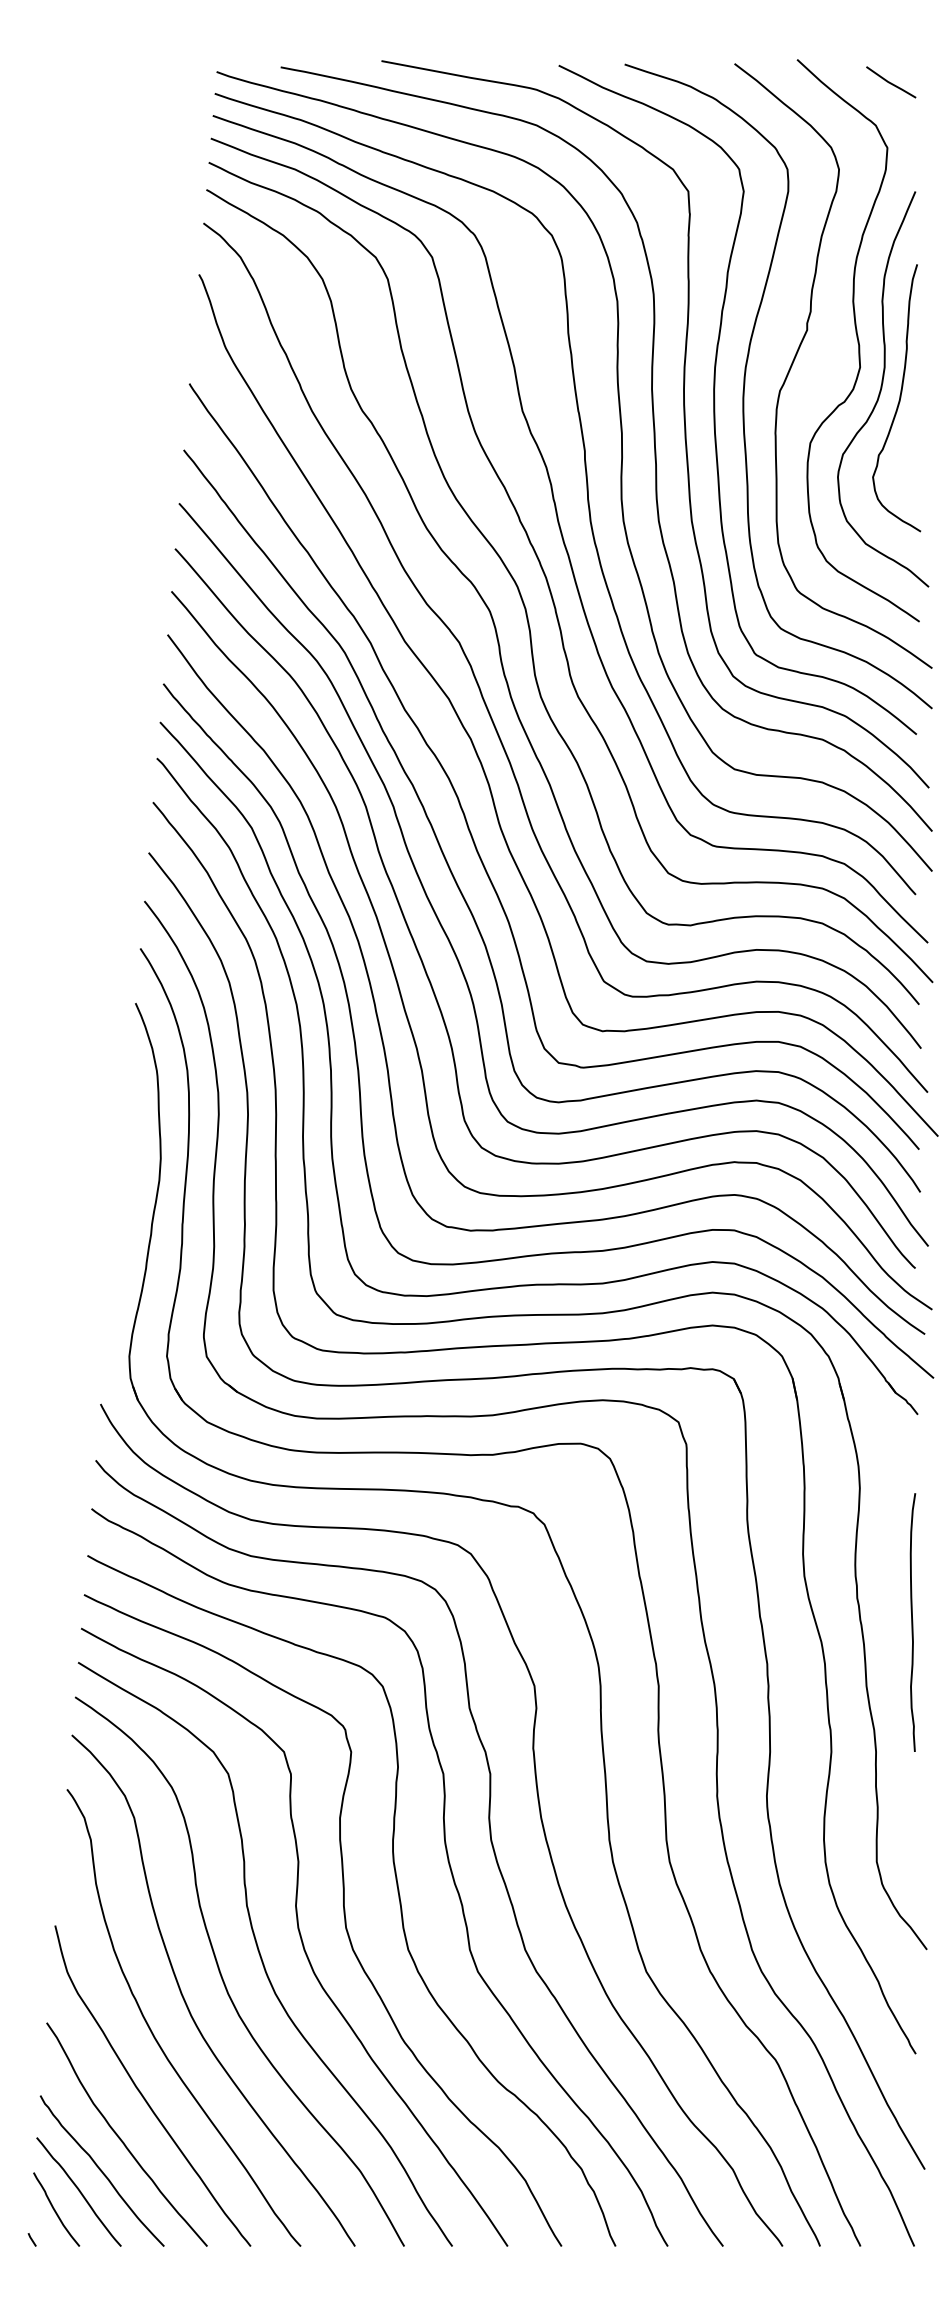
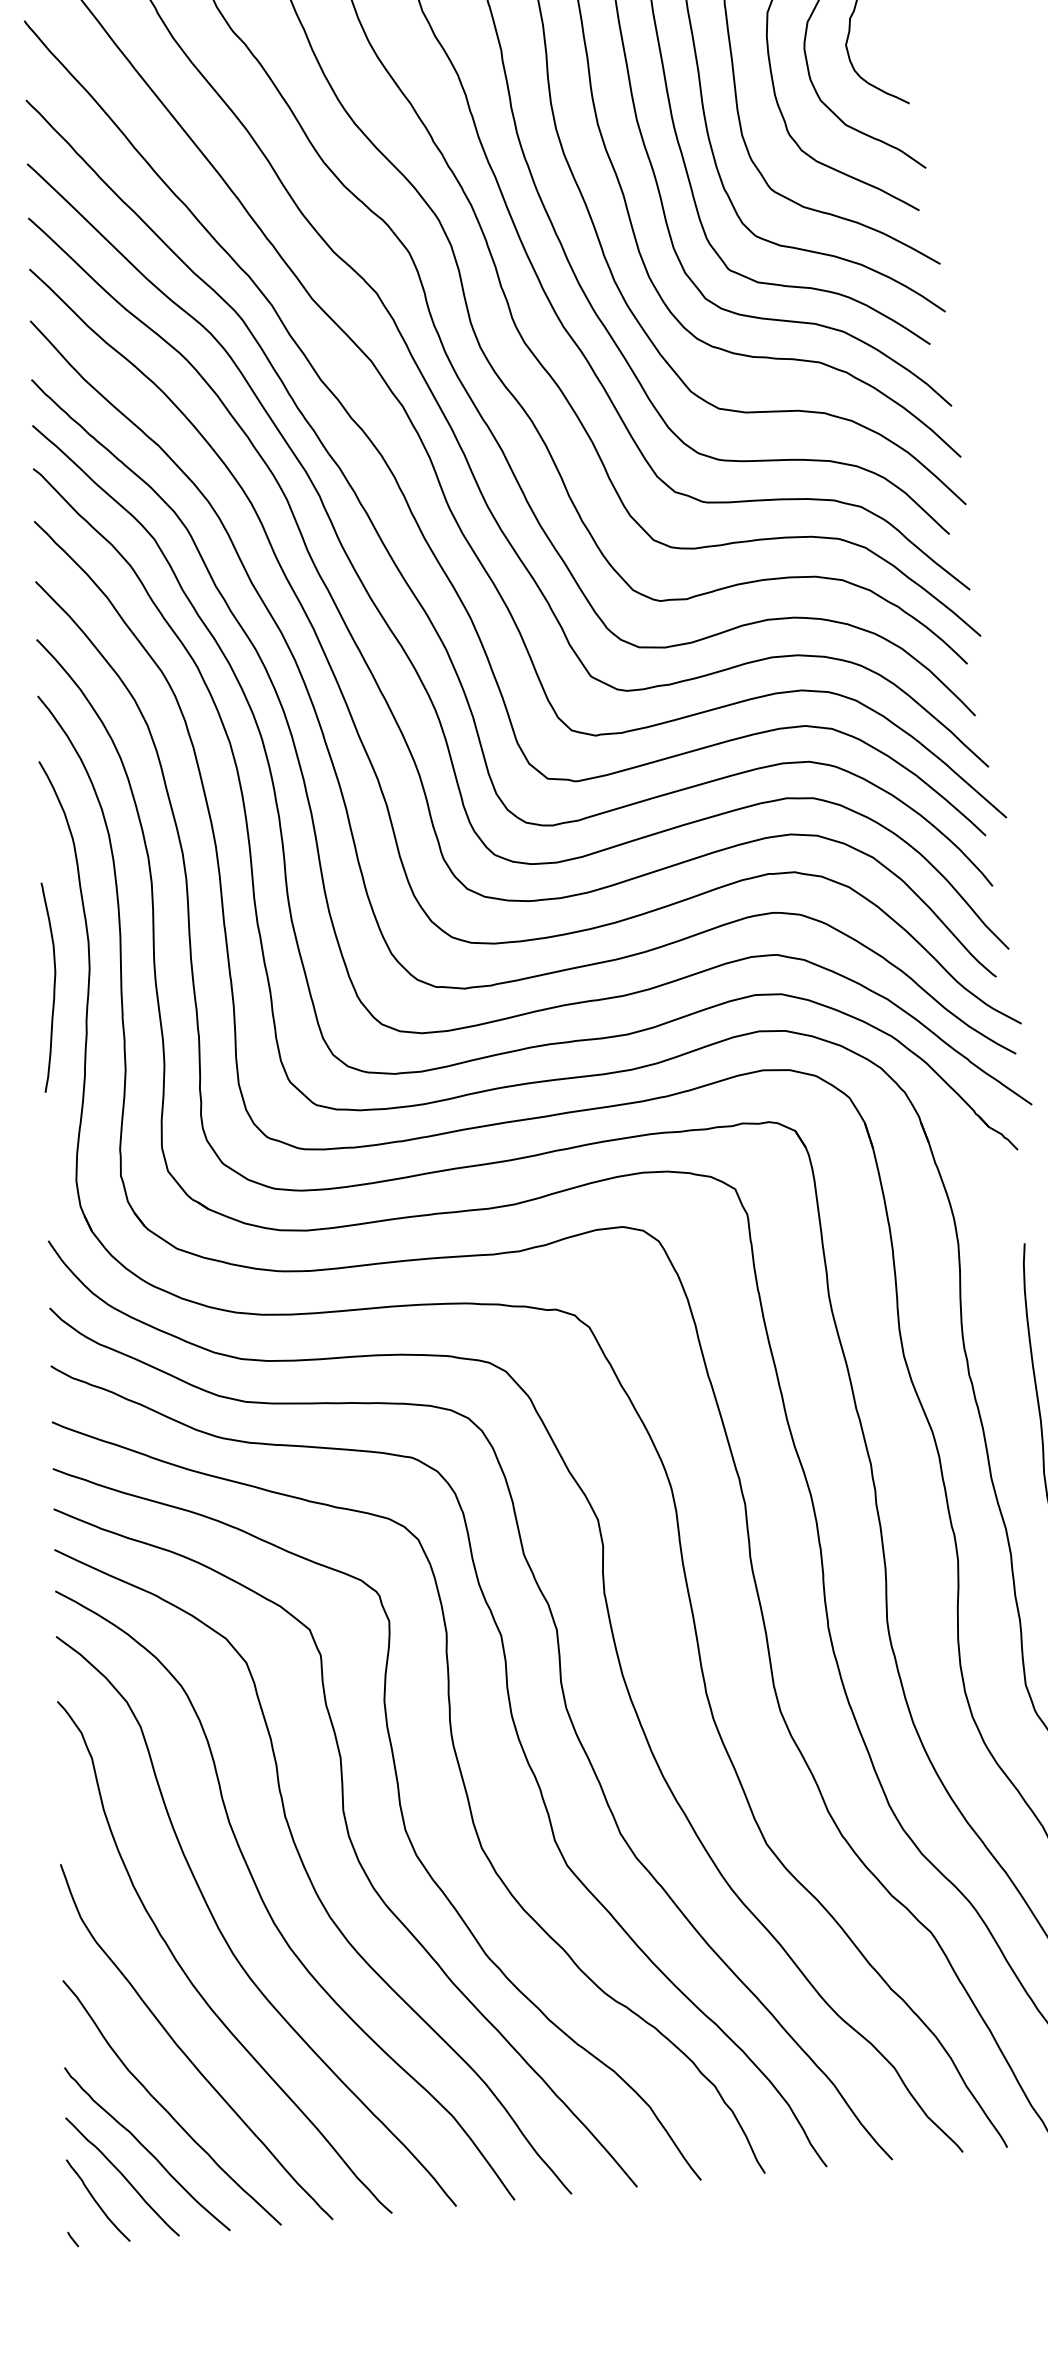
curve: (127, 1192) -> (53, 986), added

